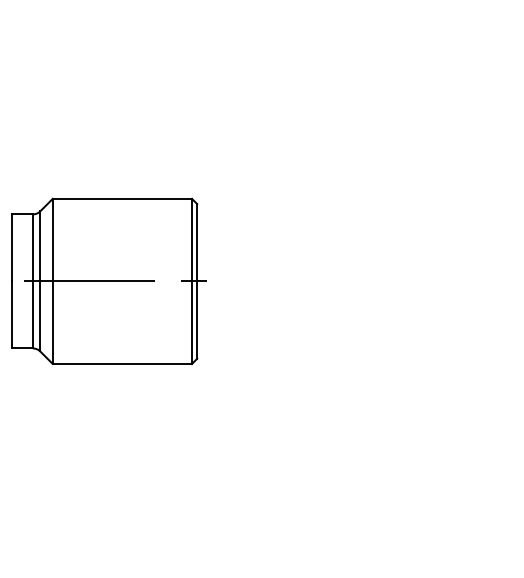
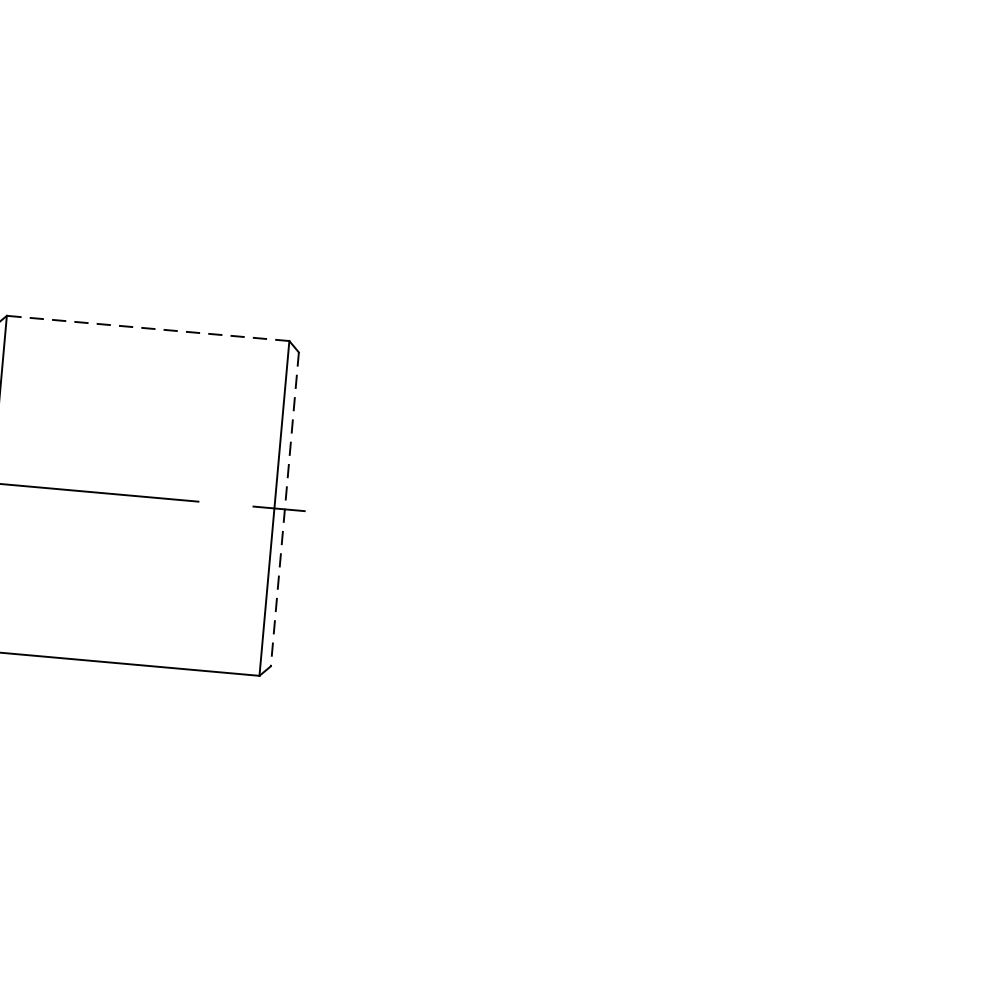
line: (122, 198) -> (148, 327), solid -> dashed
line: (197, 281) -> (285, 509), solid -> dashed

